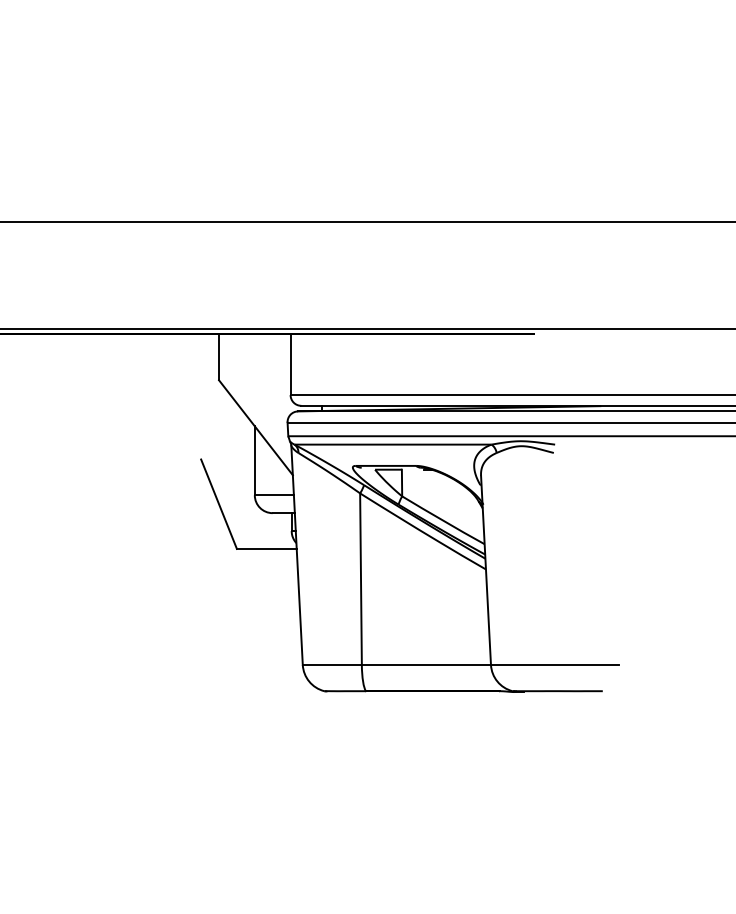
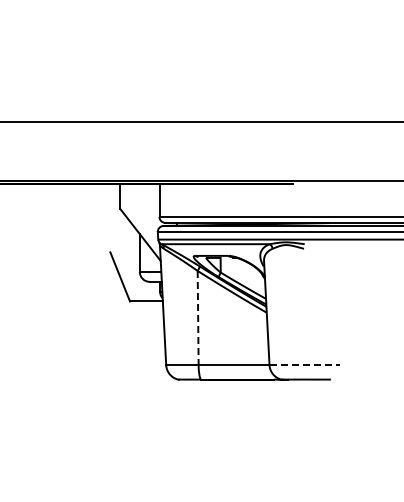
line: (361, 579) -> (198, 318), solid -> dashed
line: (556, 665) -> (305, 365), solid -> dashed

